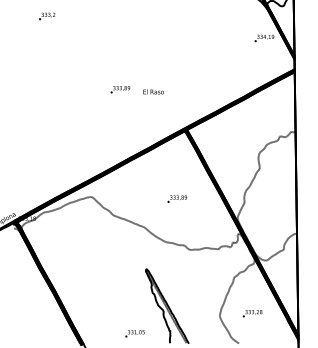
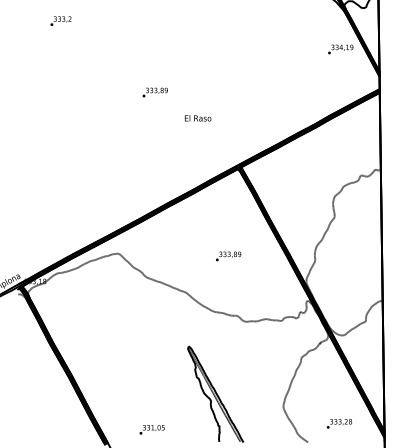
text: (119, 89) -> (154, 92), moved
text: (251, 313) -> (338, 423), moved
text: (134, 333) -> (151, 429), moved

